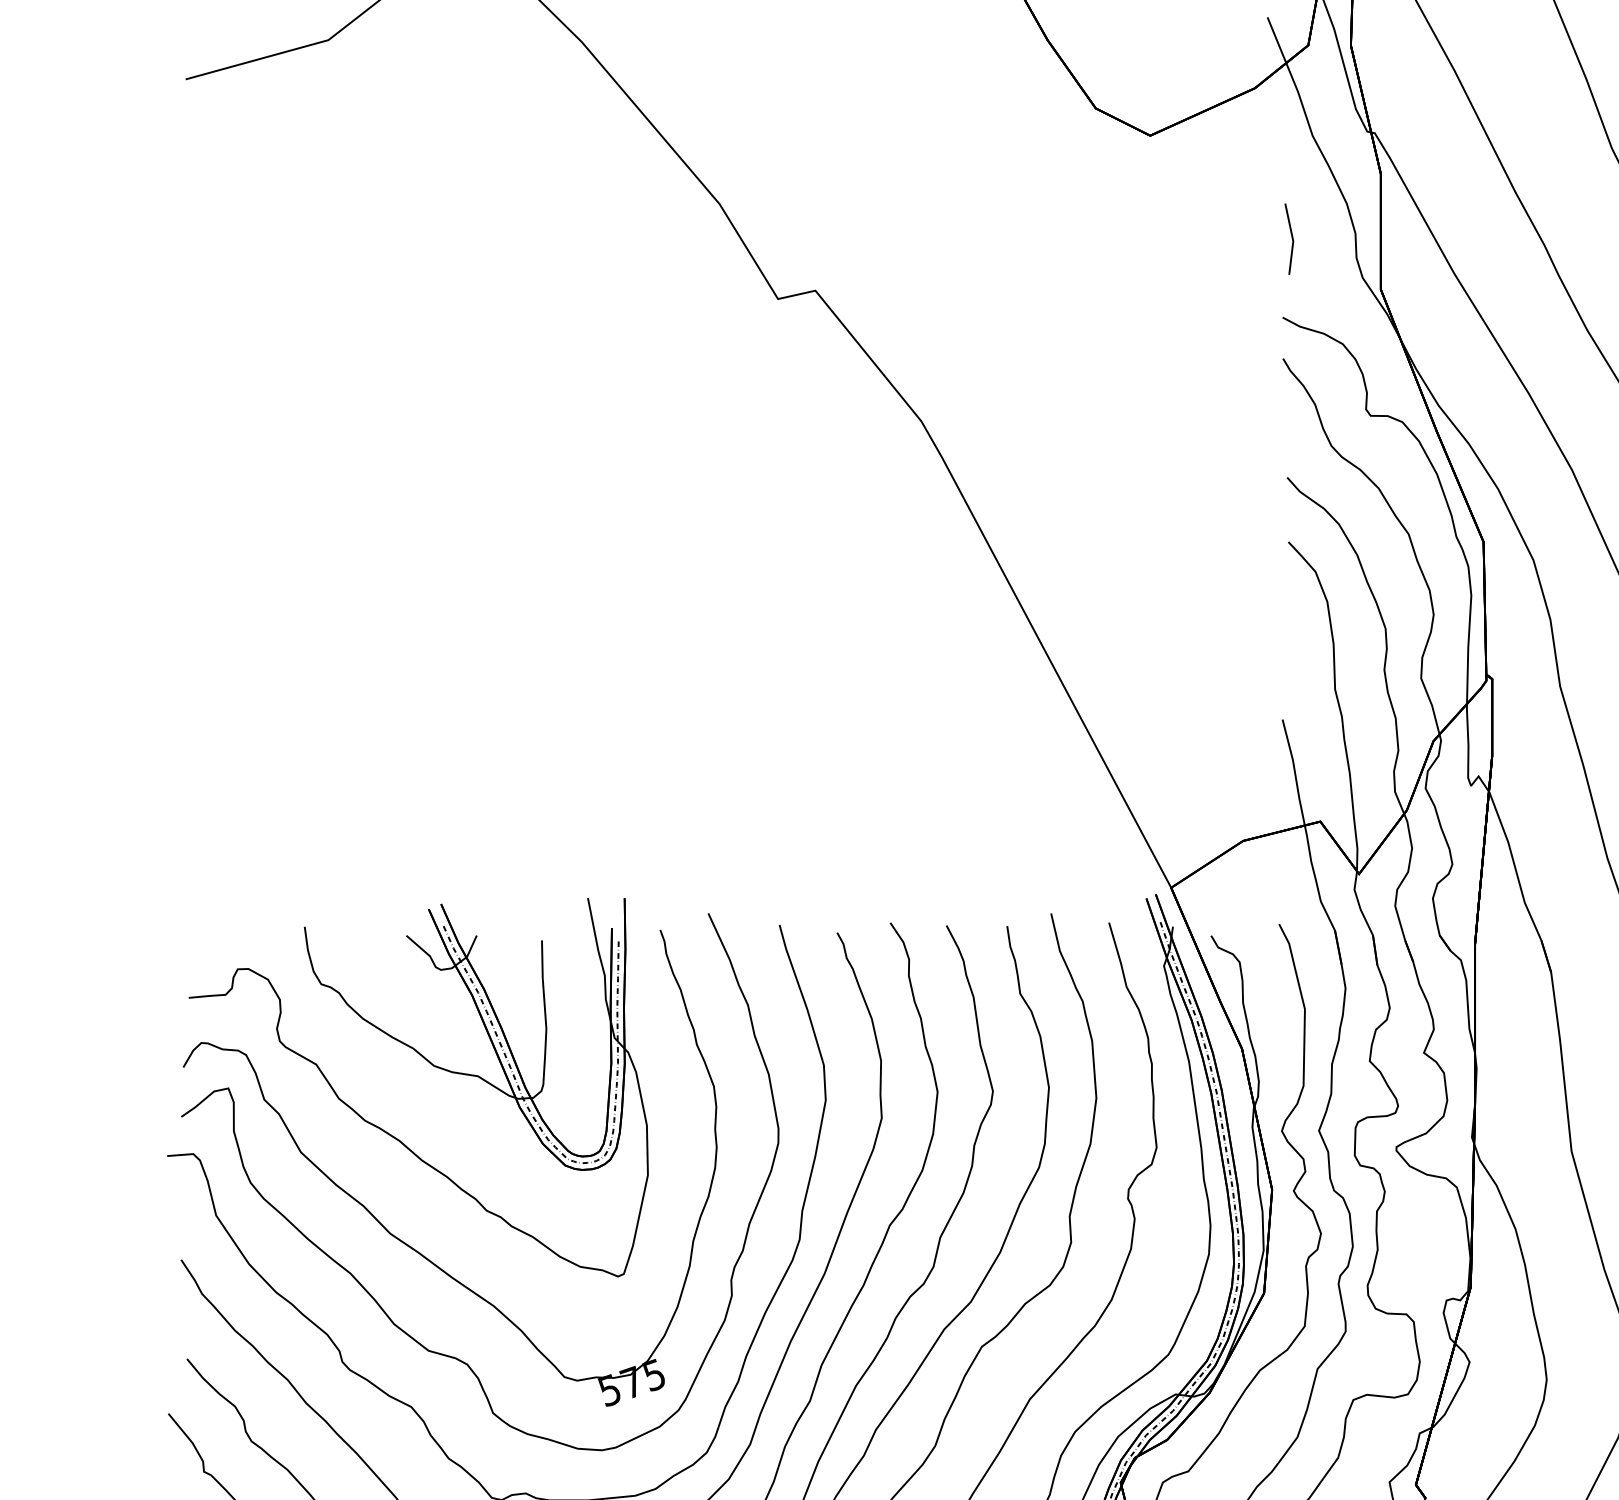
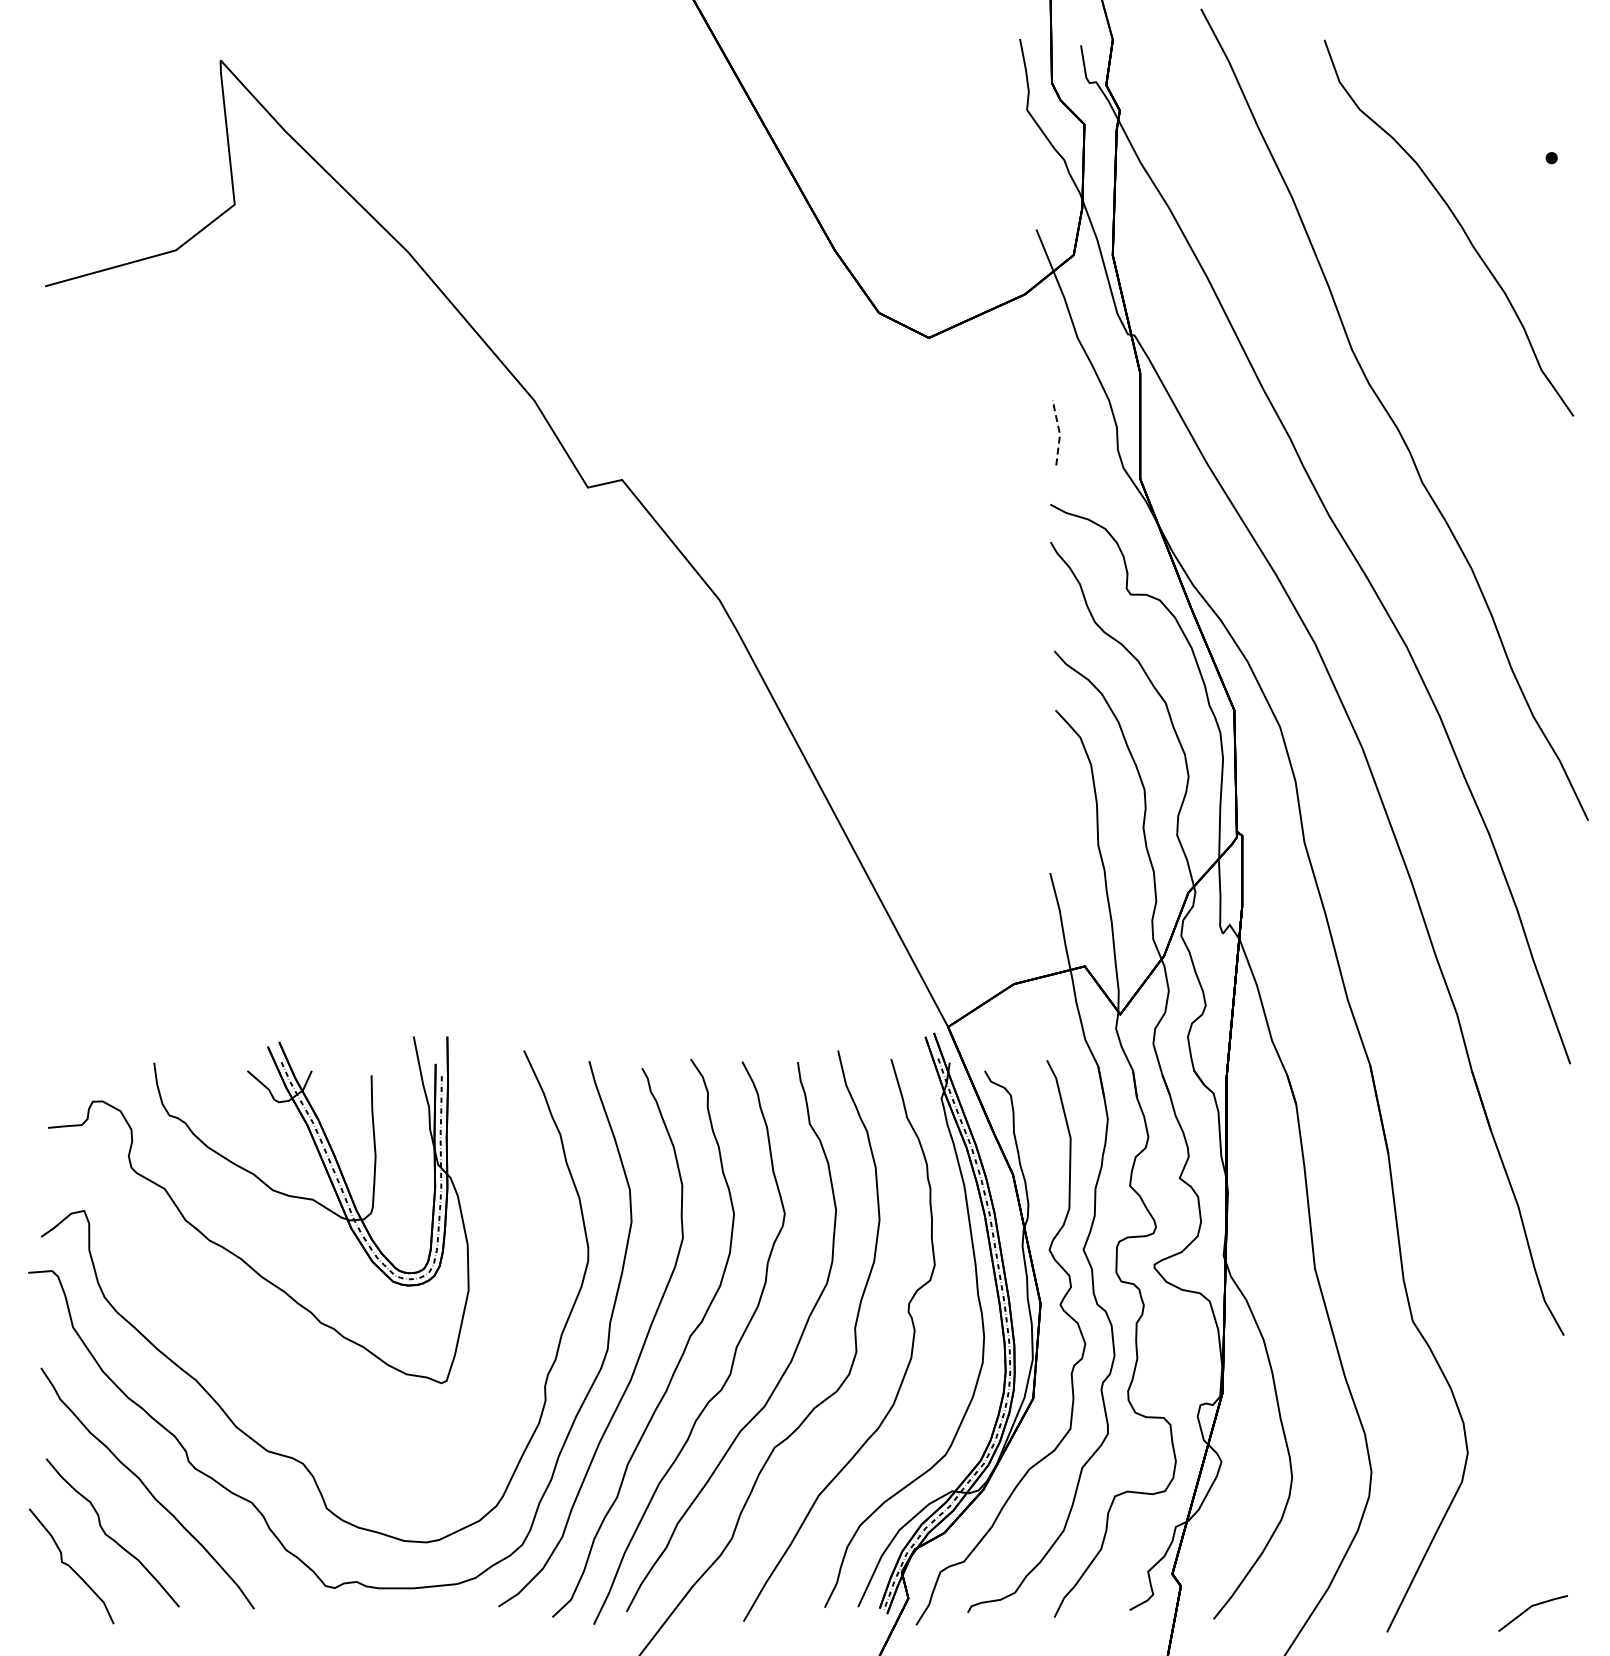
line: (1292, 238) -> (1059, 432), solid -> dashed
part: (403, 1240) -> (244, 1350), removed

